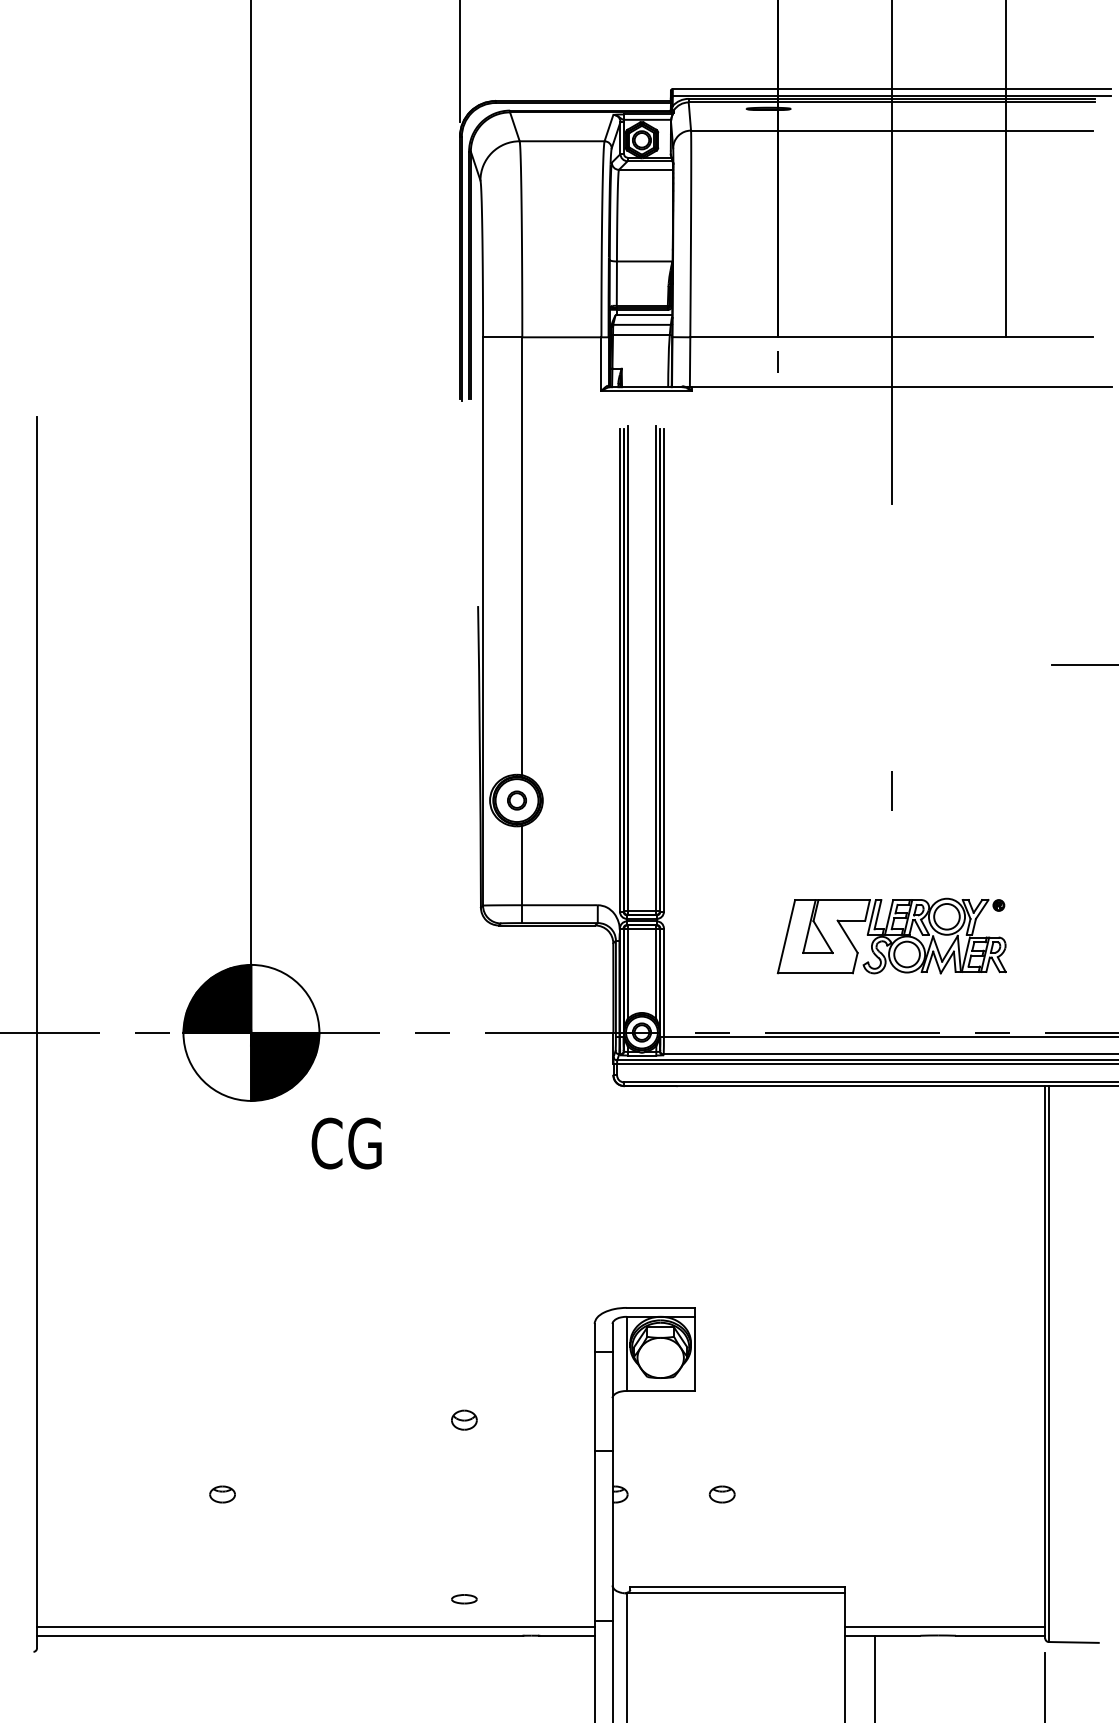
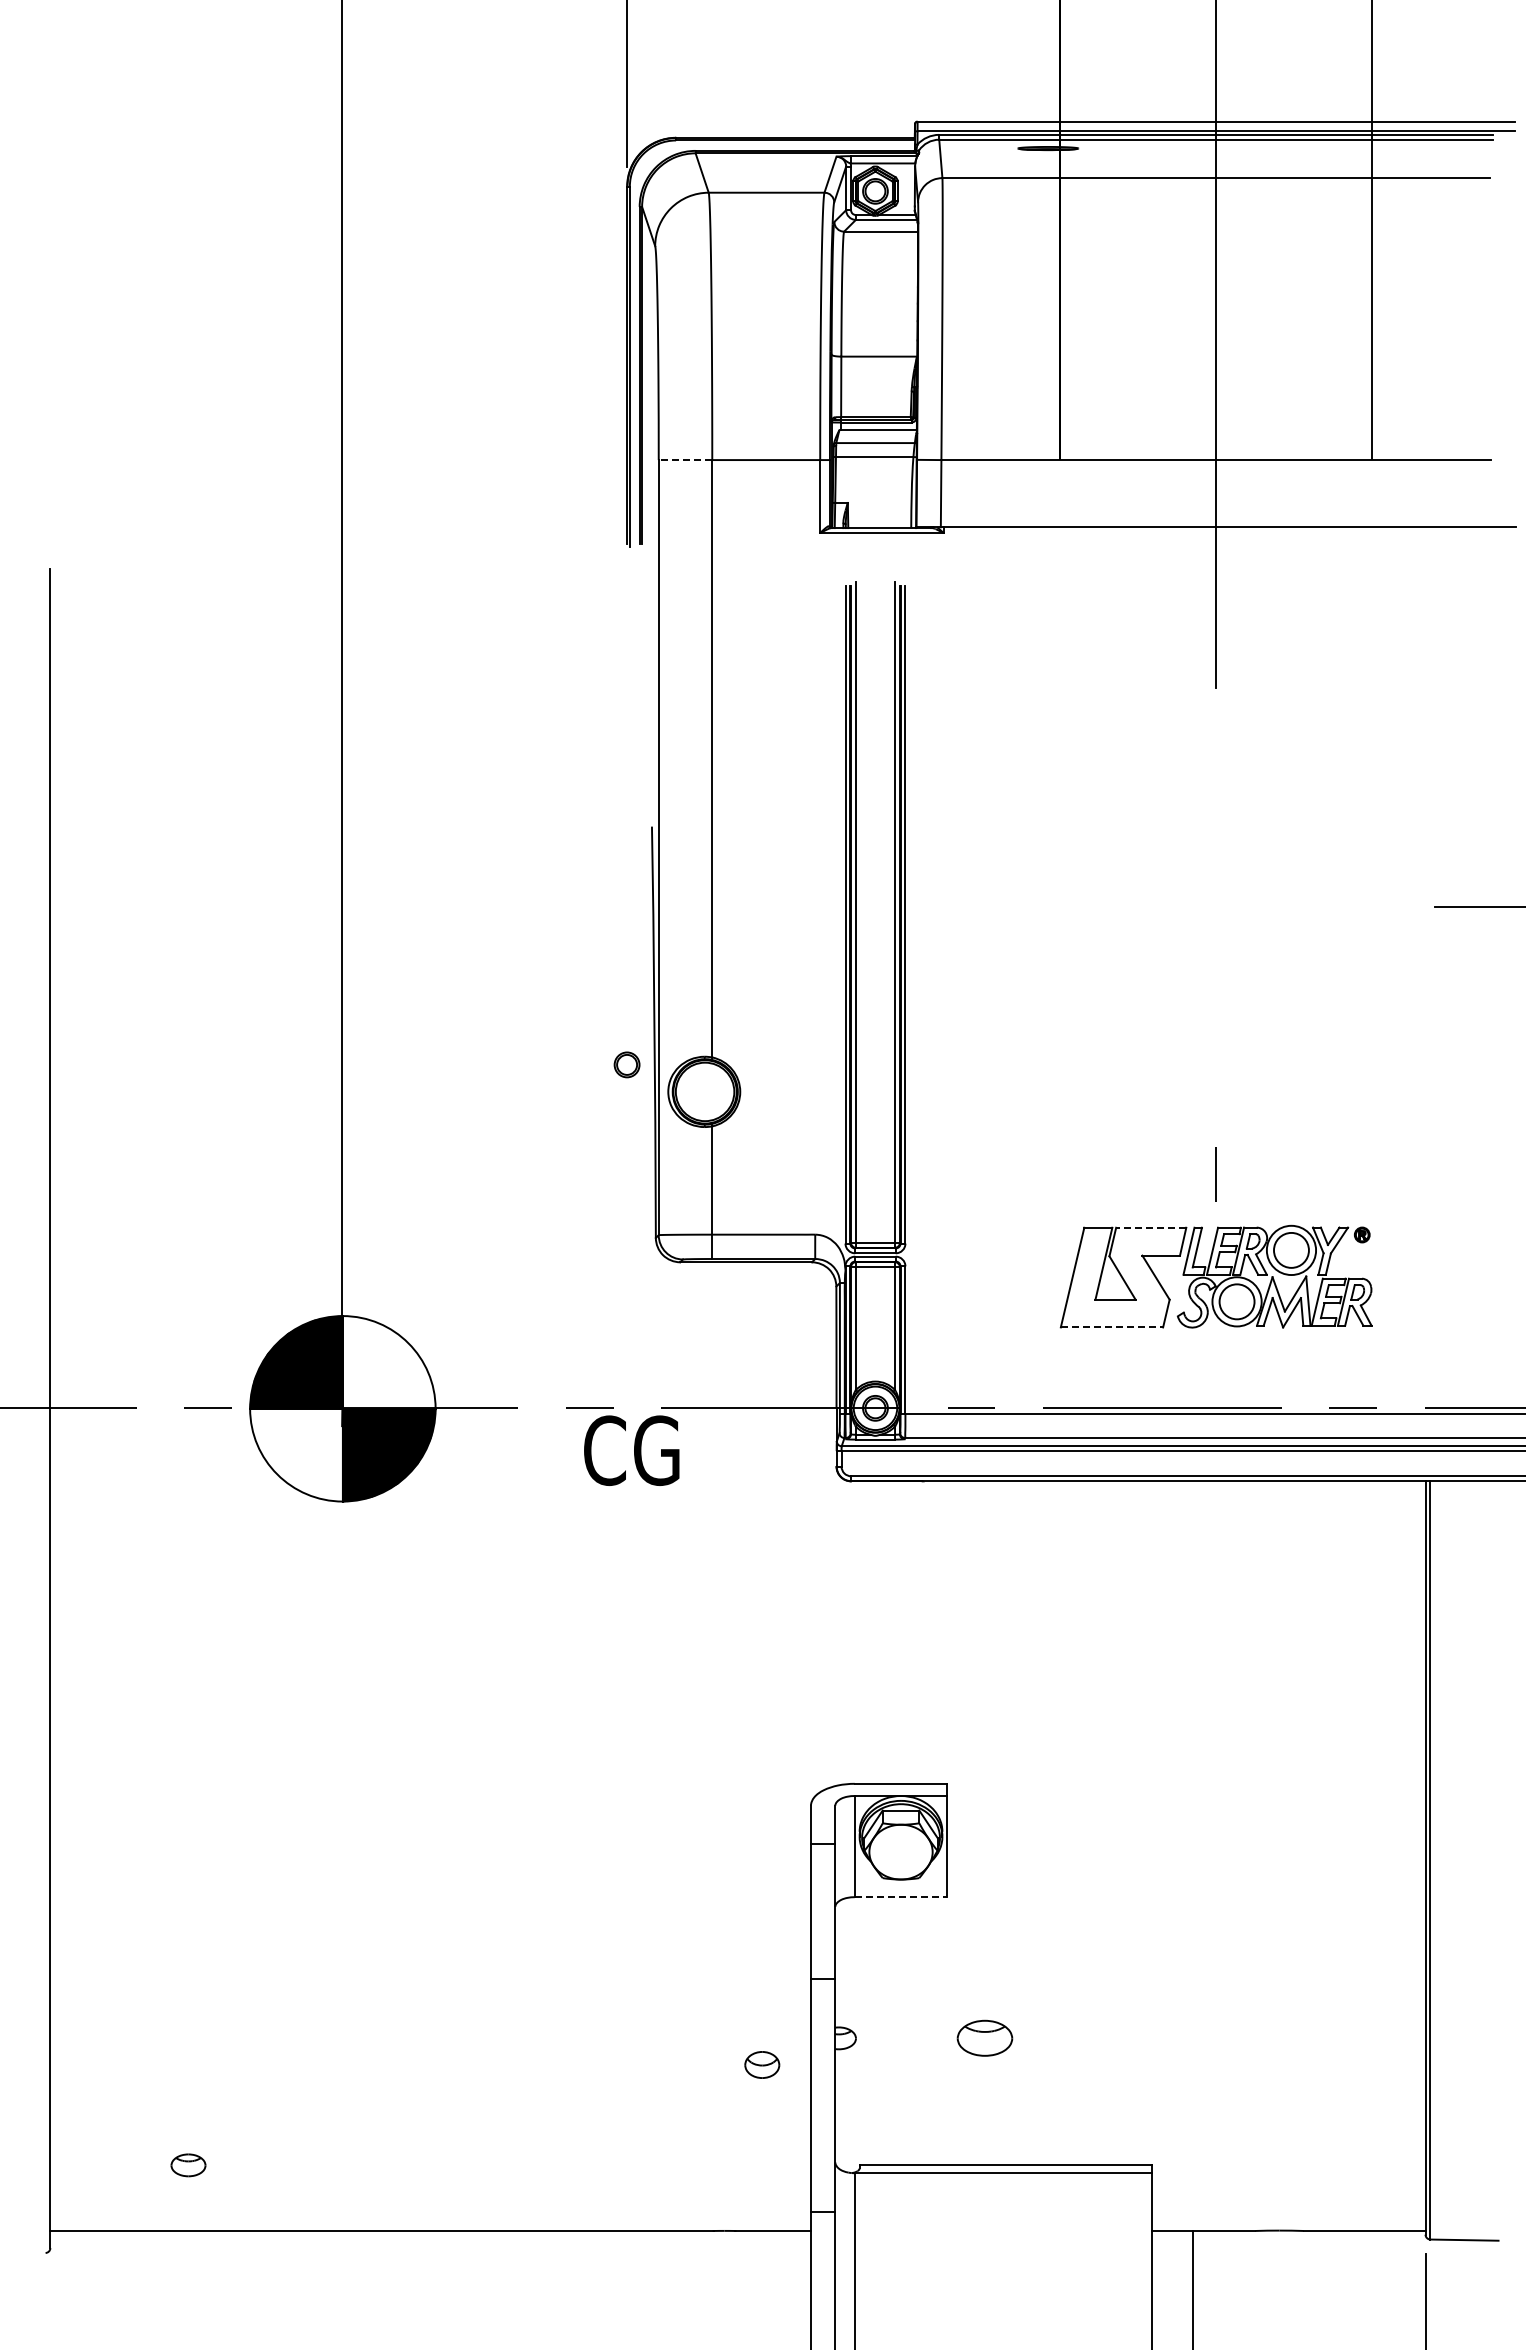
line: (502, 337) -> (685, 460), solid -> dashed
line: (777, 361) -> (1060, 493), removed
line: (891, 791) -> (1215, 1174), moved
part: (516, 800) -> (626, 1064), moved
line: (843, 899) -> (1150, 1227), solid -> dashed
line: (815, 973) -> (1112, 1327), solid -> dashed
text: (346, 1143) -> (631, 1450), moved
line: (661, 1391) -> (901, 1897), solid -> dashed
part: (464, 1419) -> (762, 2064), moved
part: (222, 1494) -> (188, 2165), moved
part: (721, 1494) -> (984, 2038), size x1.6
part: (464, 1598) -> (633, 2180), removed
line: (315, 1626) -> (430, 2218), removed
line: (944, 1626) -> (1288, 2218), removed

